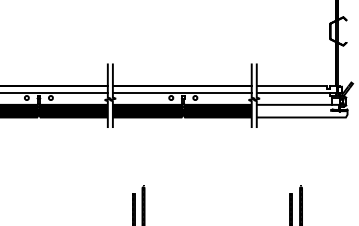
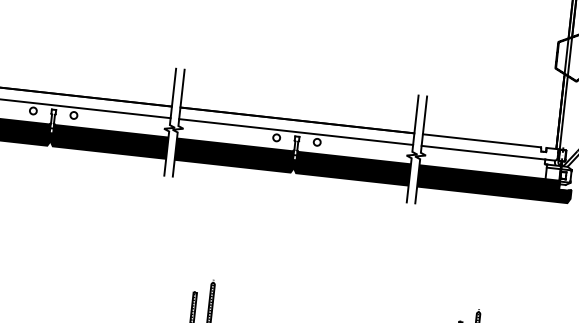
fill: (301, 110) -> (493, 183), added

